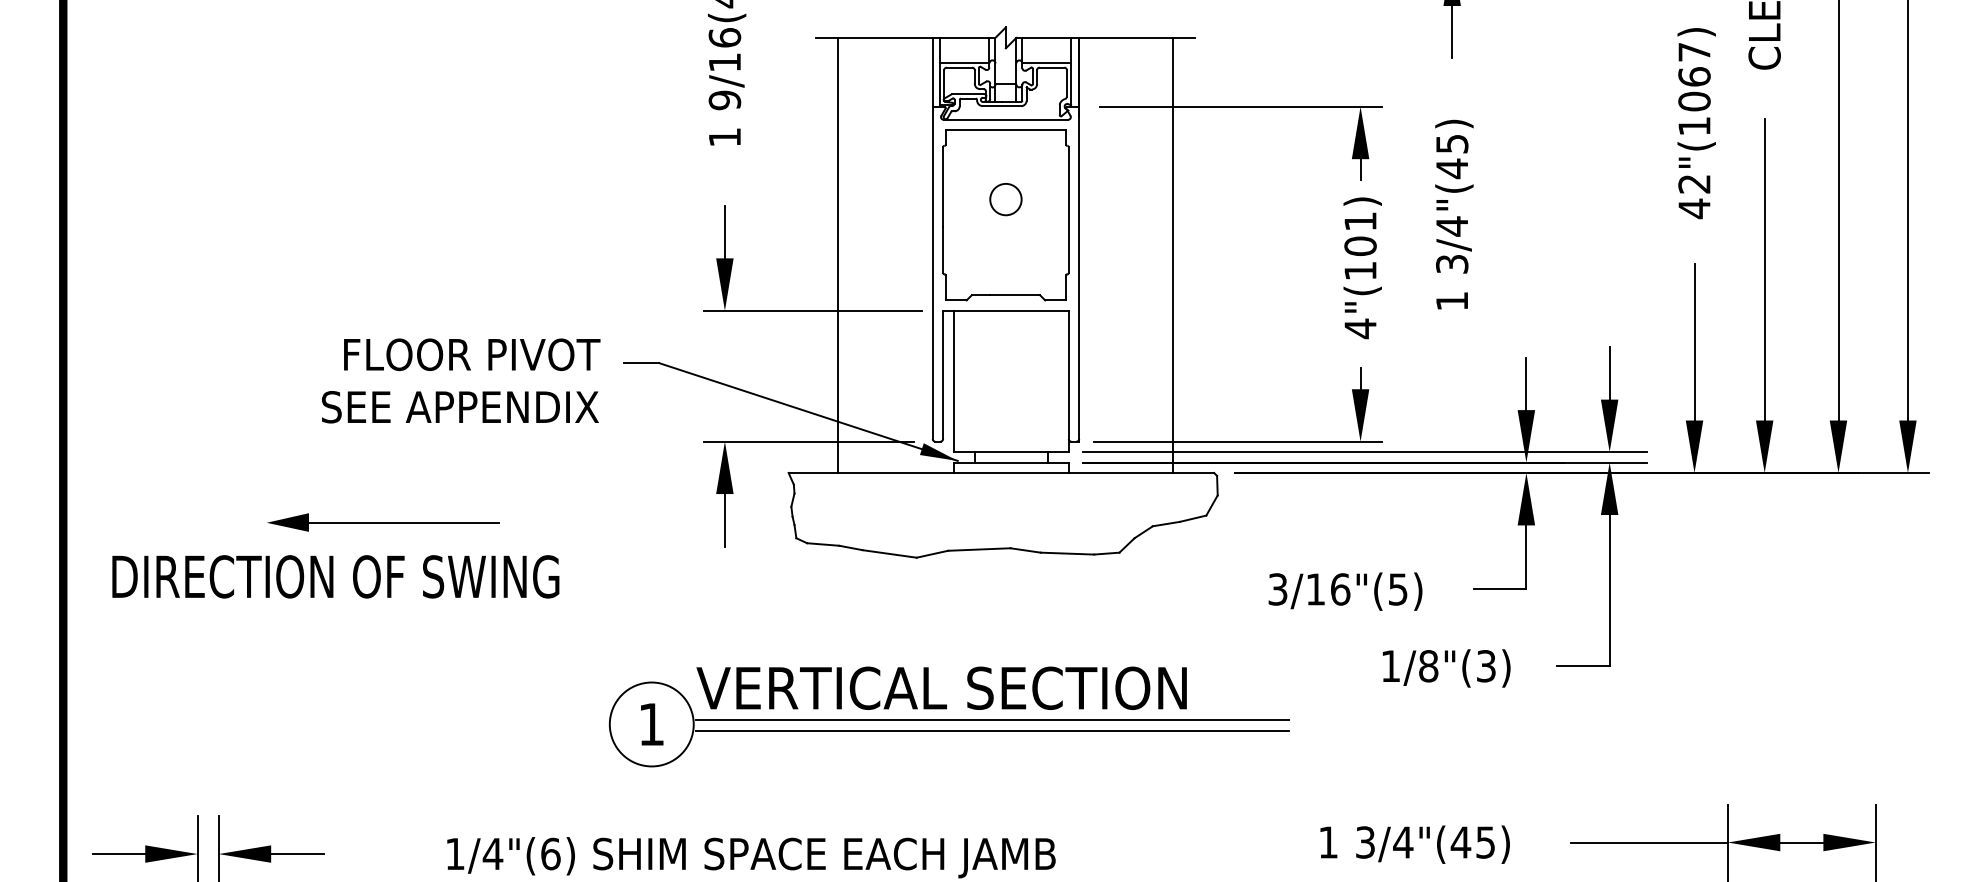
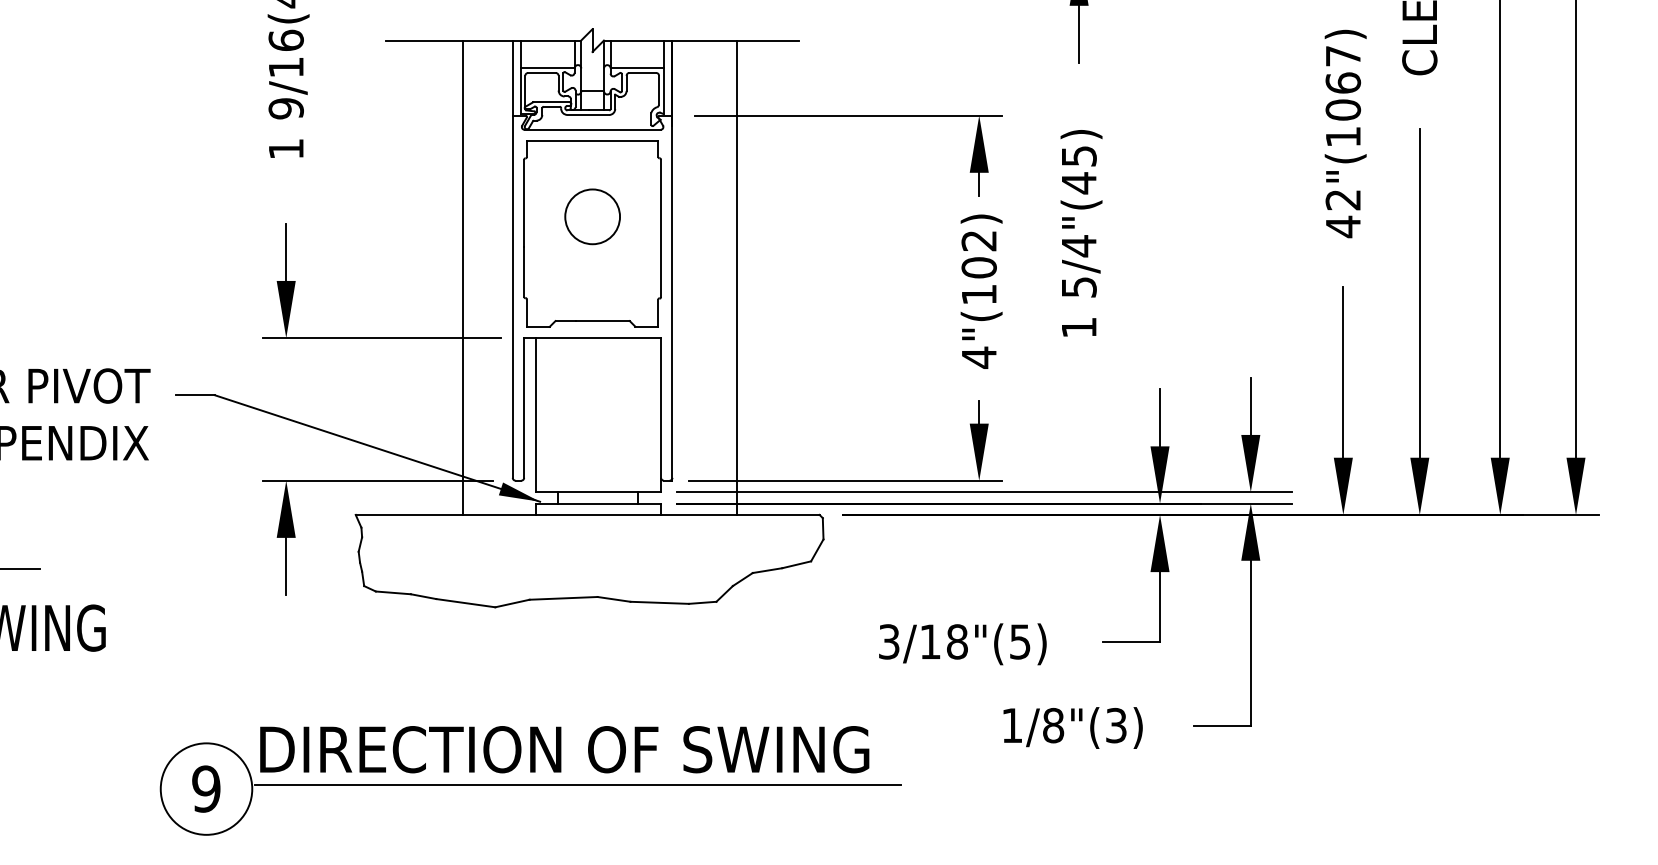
circle: (1005, 199) -> (592, 216), size x1.6
text: (1360, 221) -> (979, 240), 4"(101) -> 4"(102)
line: (838, 254) -> (463, 276), moved
line: (1173, 254) -> (737, 276), moved
text: (1451, 264) -> (1078, 287), 3/4"(45) -> 5/4"(45)
text: (1340, 589) -> (957, 641), 3/16"(5) -> 3/18"(5)
text: (977, 687) -> (561, 748), VERTICAL SECTION -> DIRECTION OF SWING
text: (651, 724) -> (206, 789), 1 -> 9
line: (992, 730) -> (577, 795), removed

